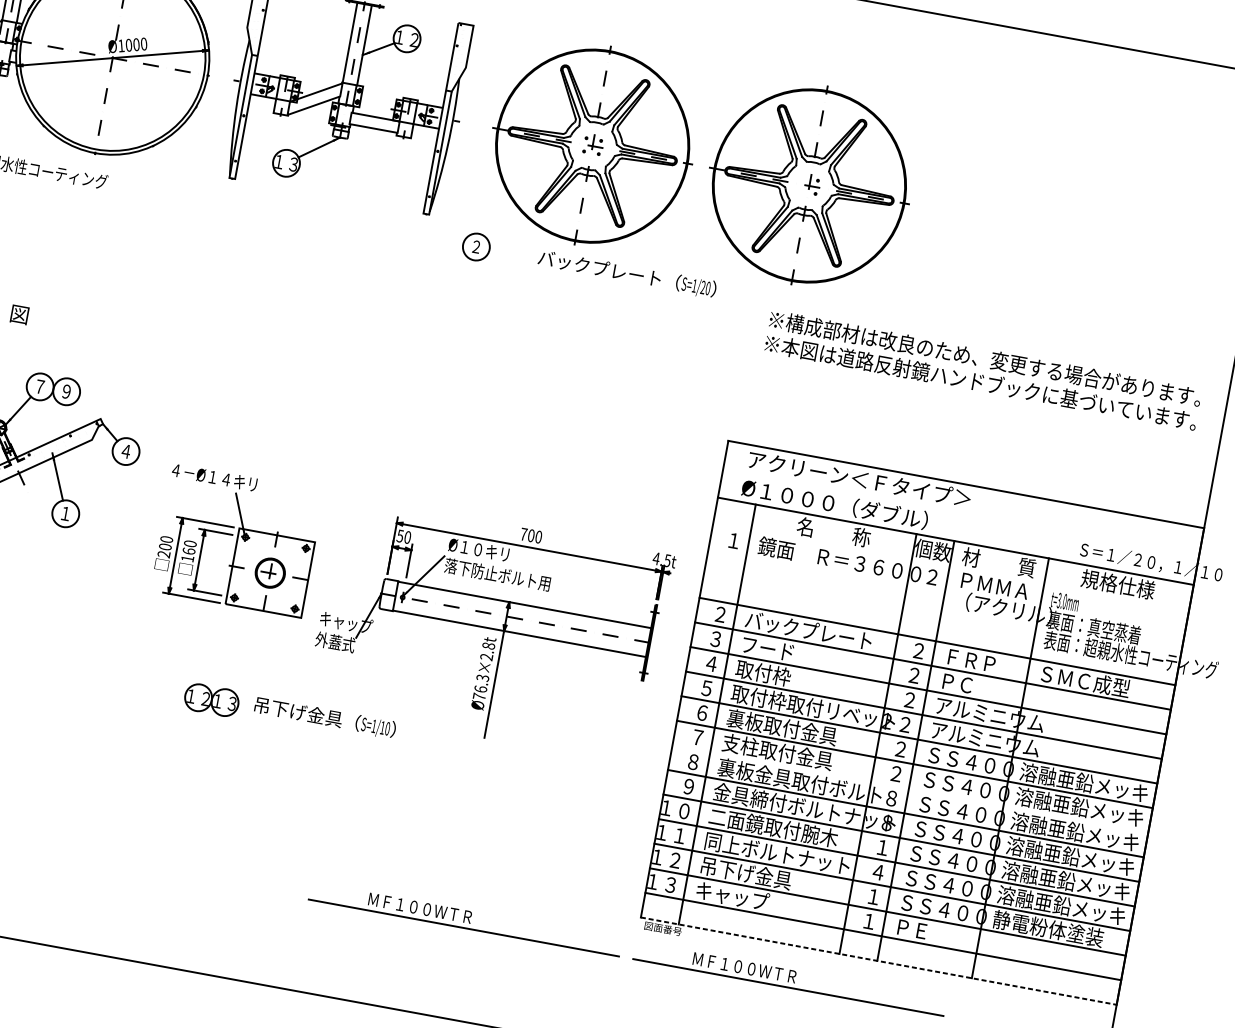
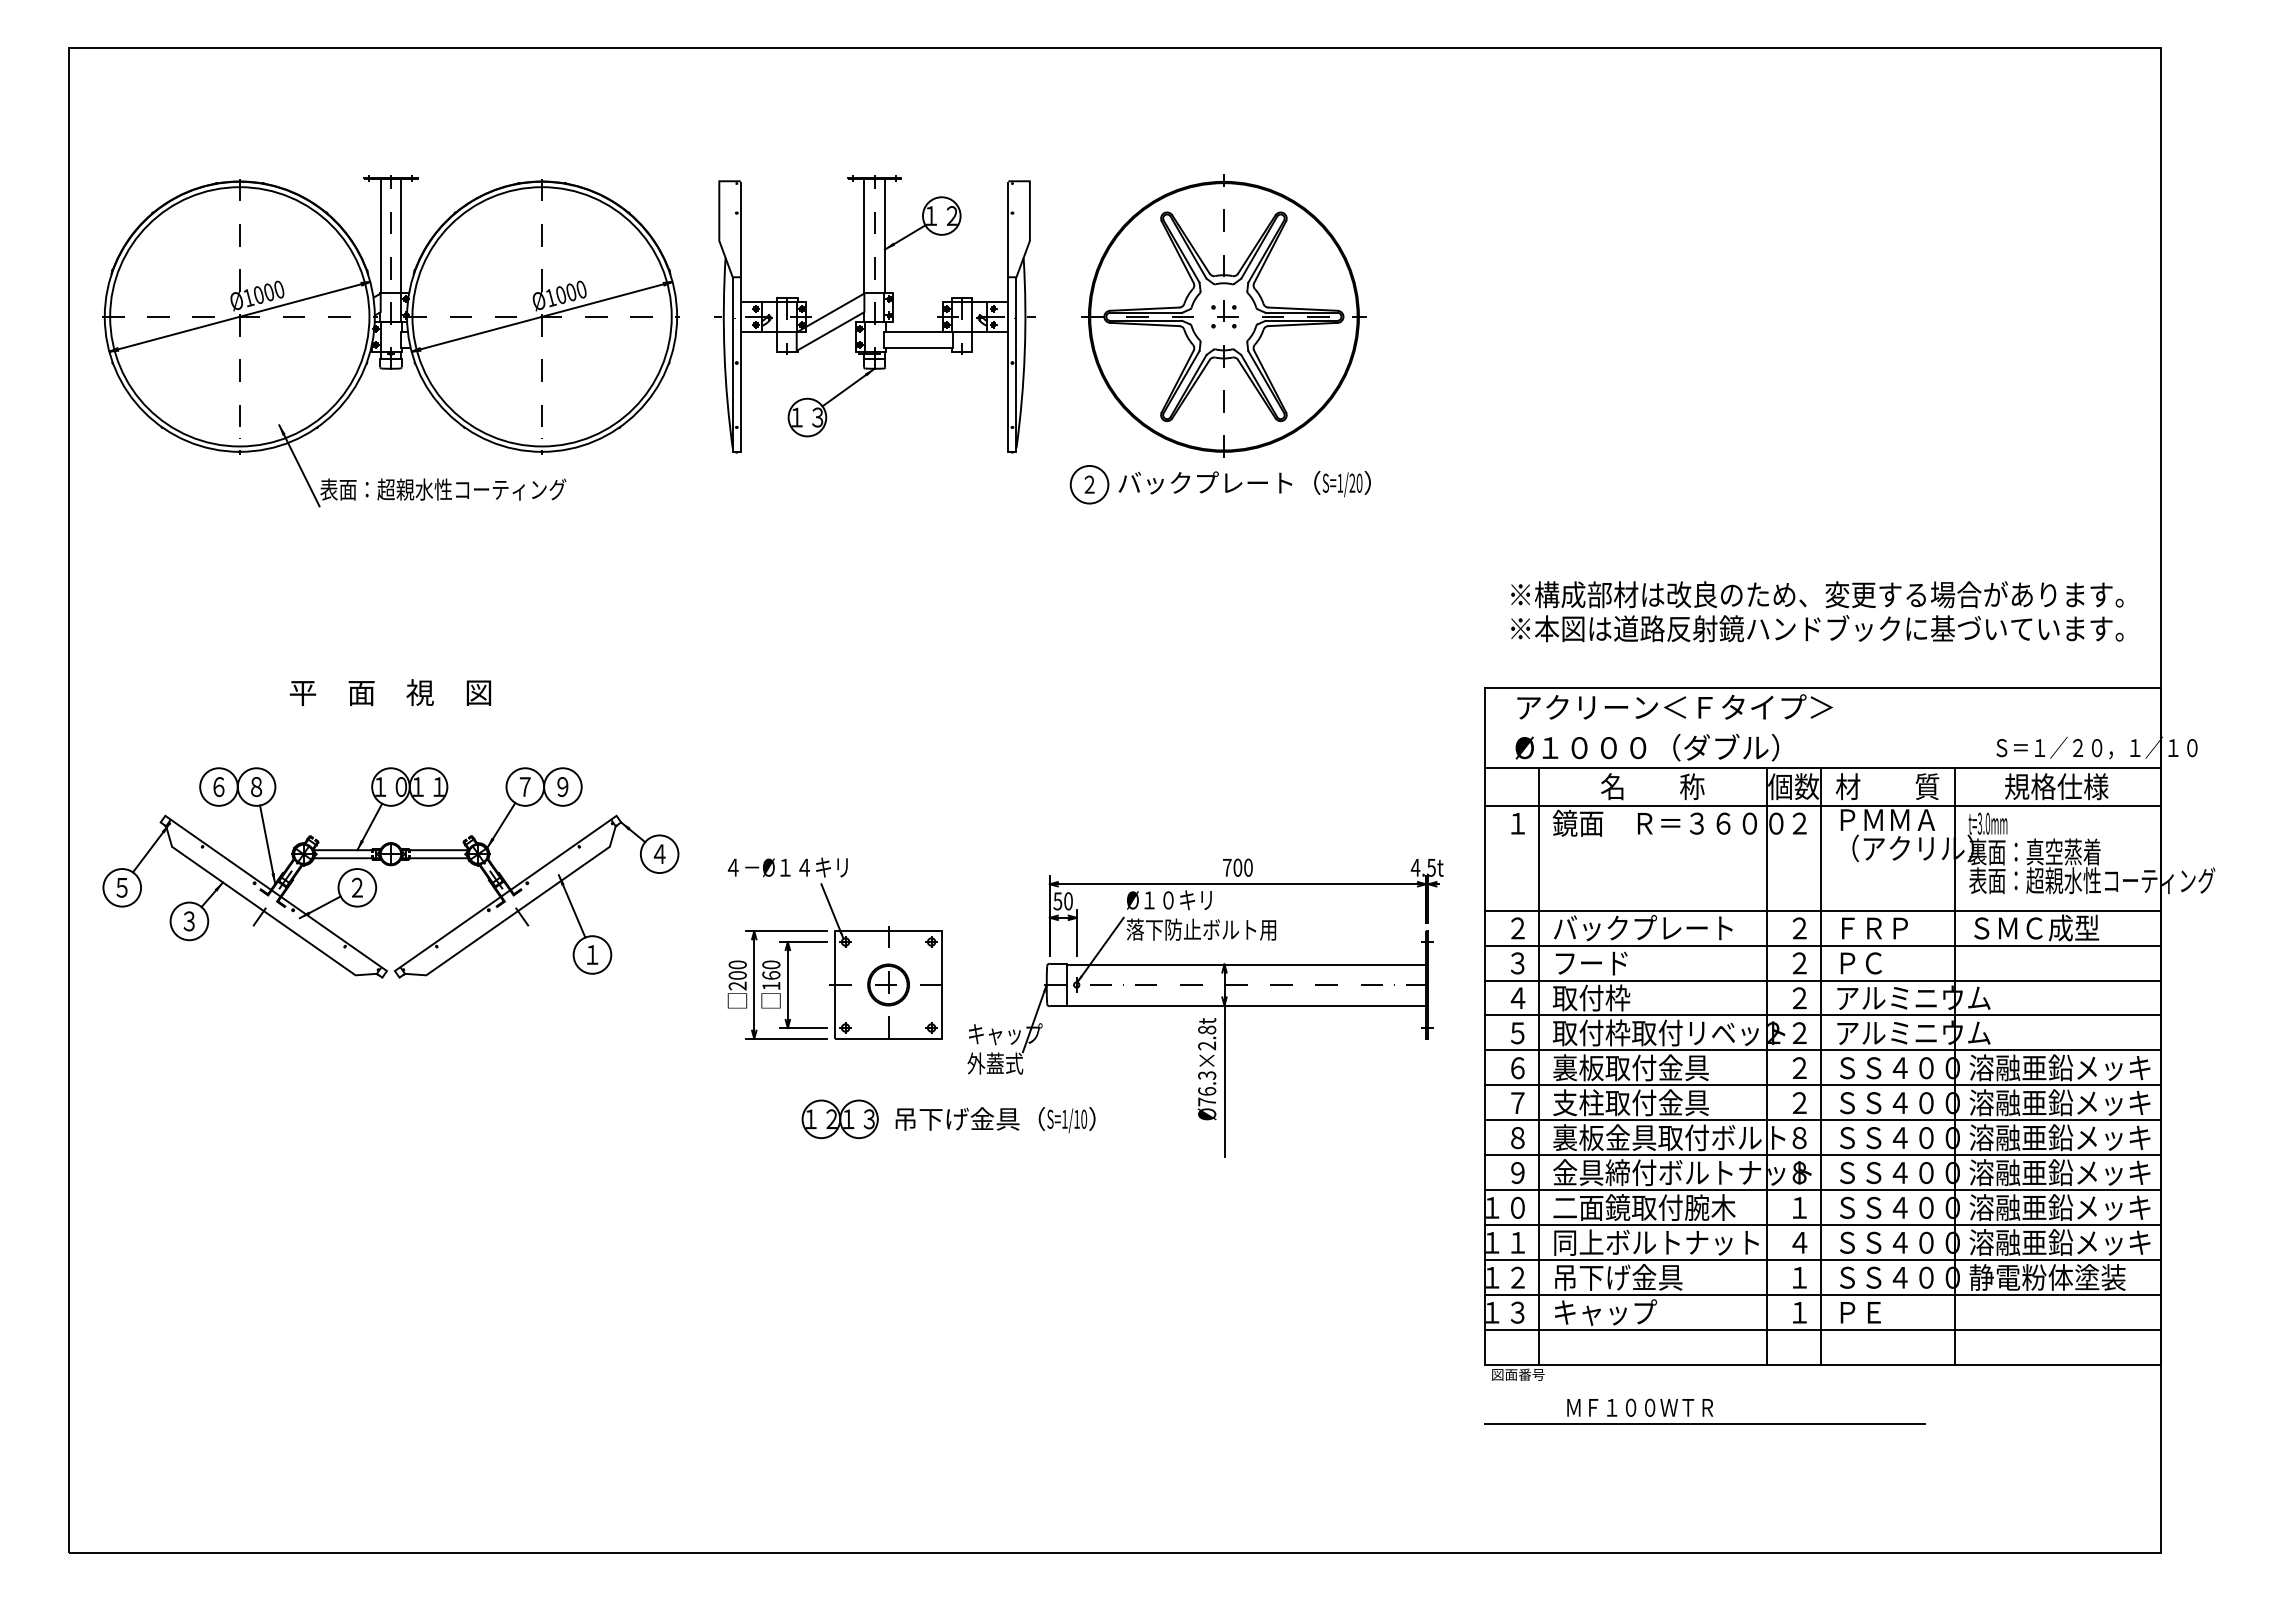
part: (809, 185) -> (1531, 315), removed
text: (627, 274) -> (1244, 484), moved
text: (983, 370) -> (1817, 611), moved
line: (950, 567) -> (1822, 805), added
part: (211, 699) -> (839, 1118), moved
text: (325, 718) -> (995, 1120), moved
line: (910, 789) -> (1822, 1120), added
part: (465, 919) -> (1243, 1411), removed
line: (878, 960) -> (1822, 1364), dashed -> solid

